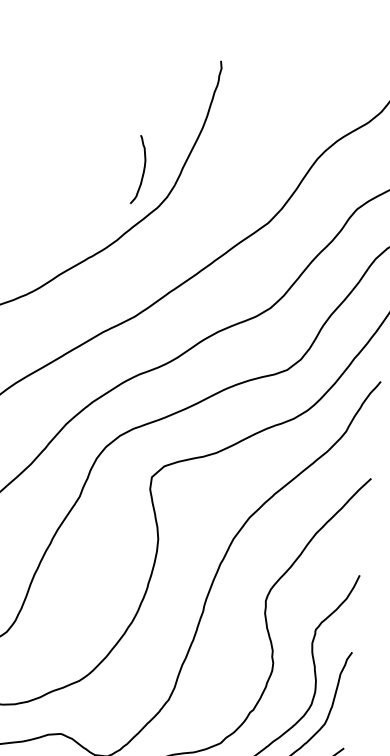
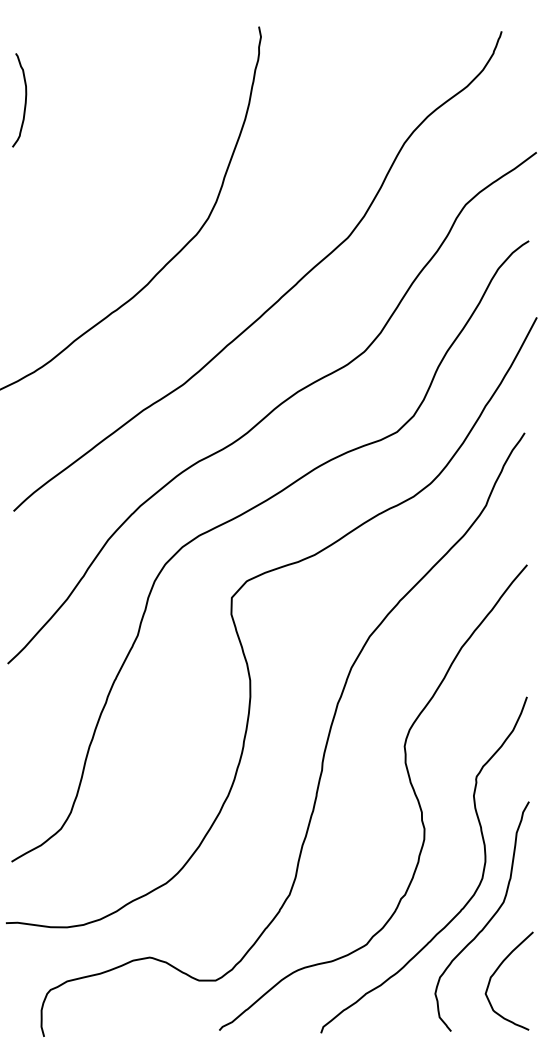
curve: (142, 171) -> (24, 102), moved

